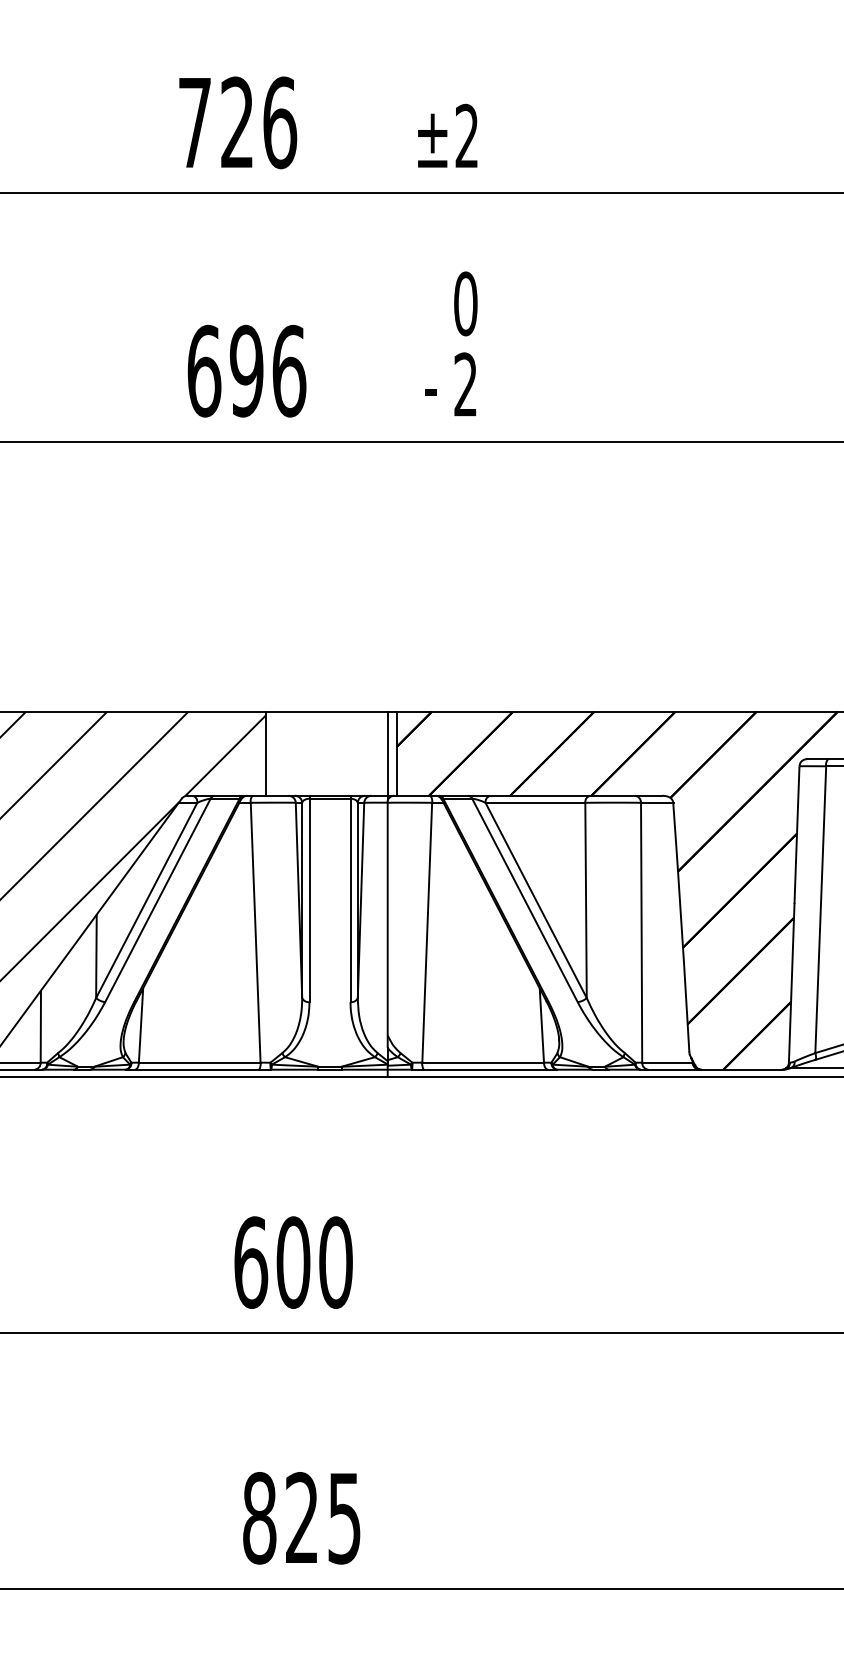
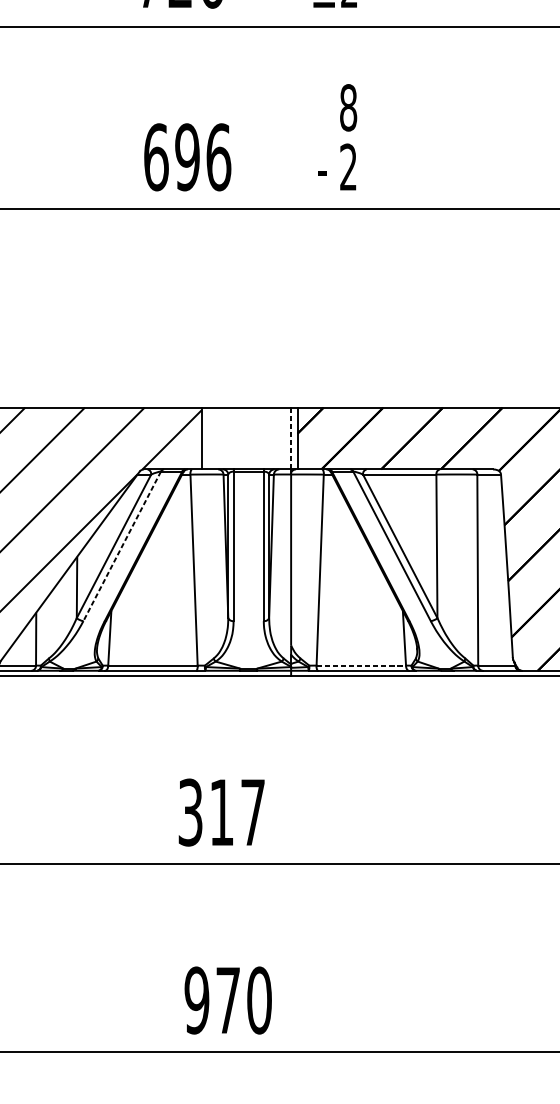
text: (465, 303) -> (348, 107), 0 -> 8
line: (387, 754) -> (290, 439), solid -> dashed
line: (157, 900) -> (121, 546), solid -> dashed
line: (483, 1062) -> (361, 665), solid -> dashed
text: (293, 1262) -> (221, 812), 600 -> 317
text: (301, 1518) -> (227, 1000), 825 -> 970

